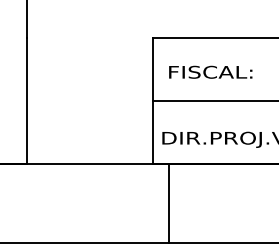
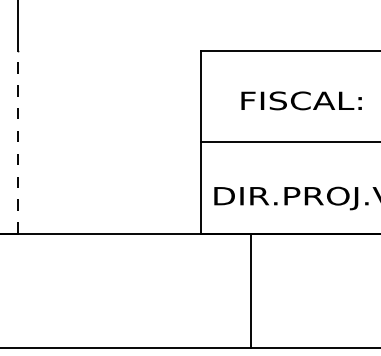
text: (210, 71) -> (301, 99), moved
line: (26, 100) -> (18, 141), solid -> dashed
line: (168, 203) -> (250, 290), moved

